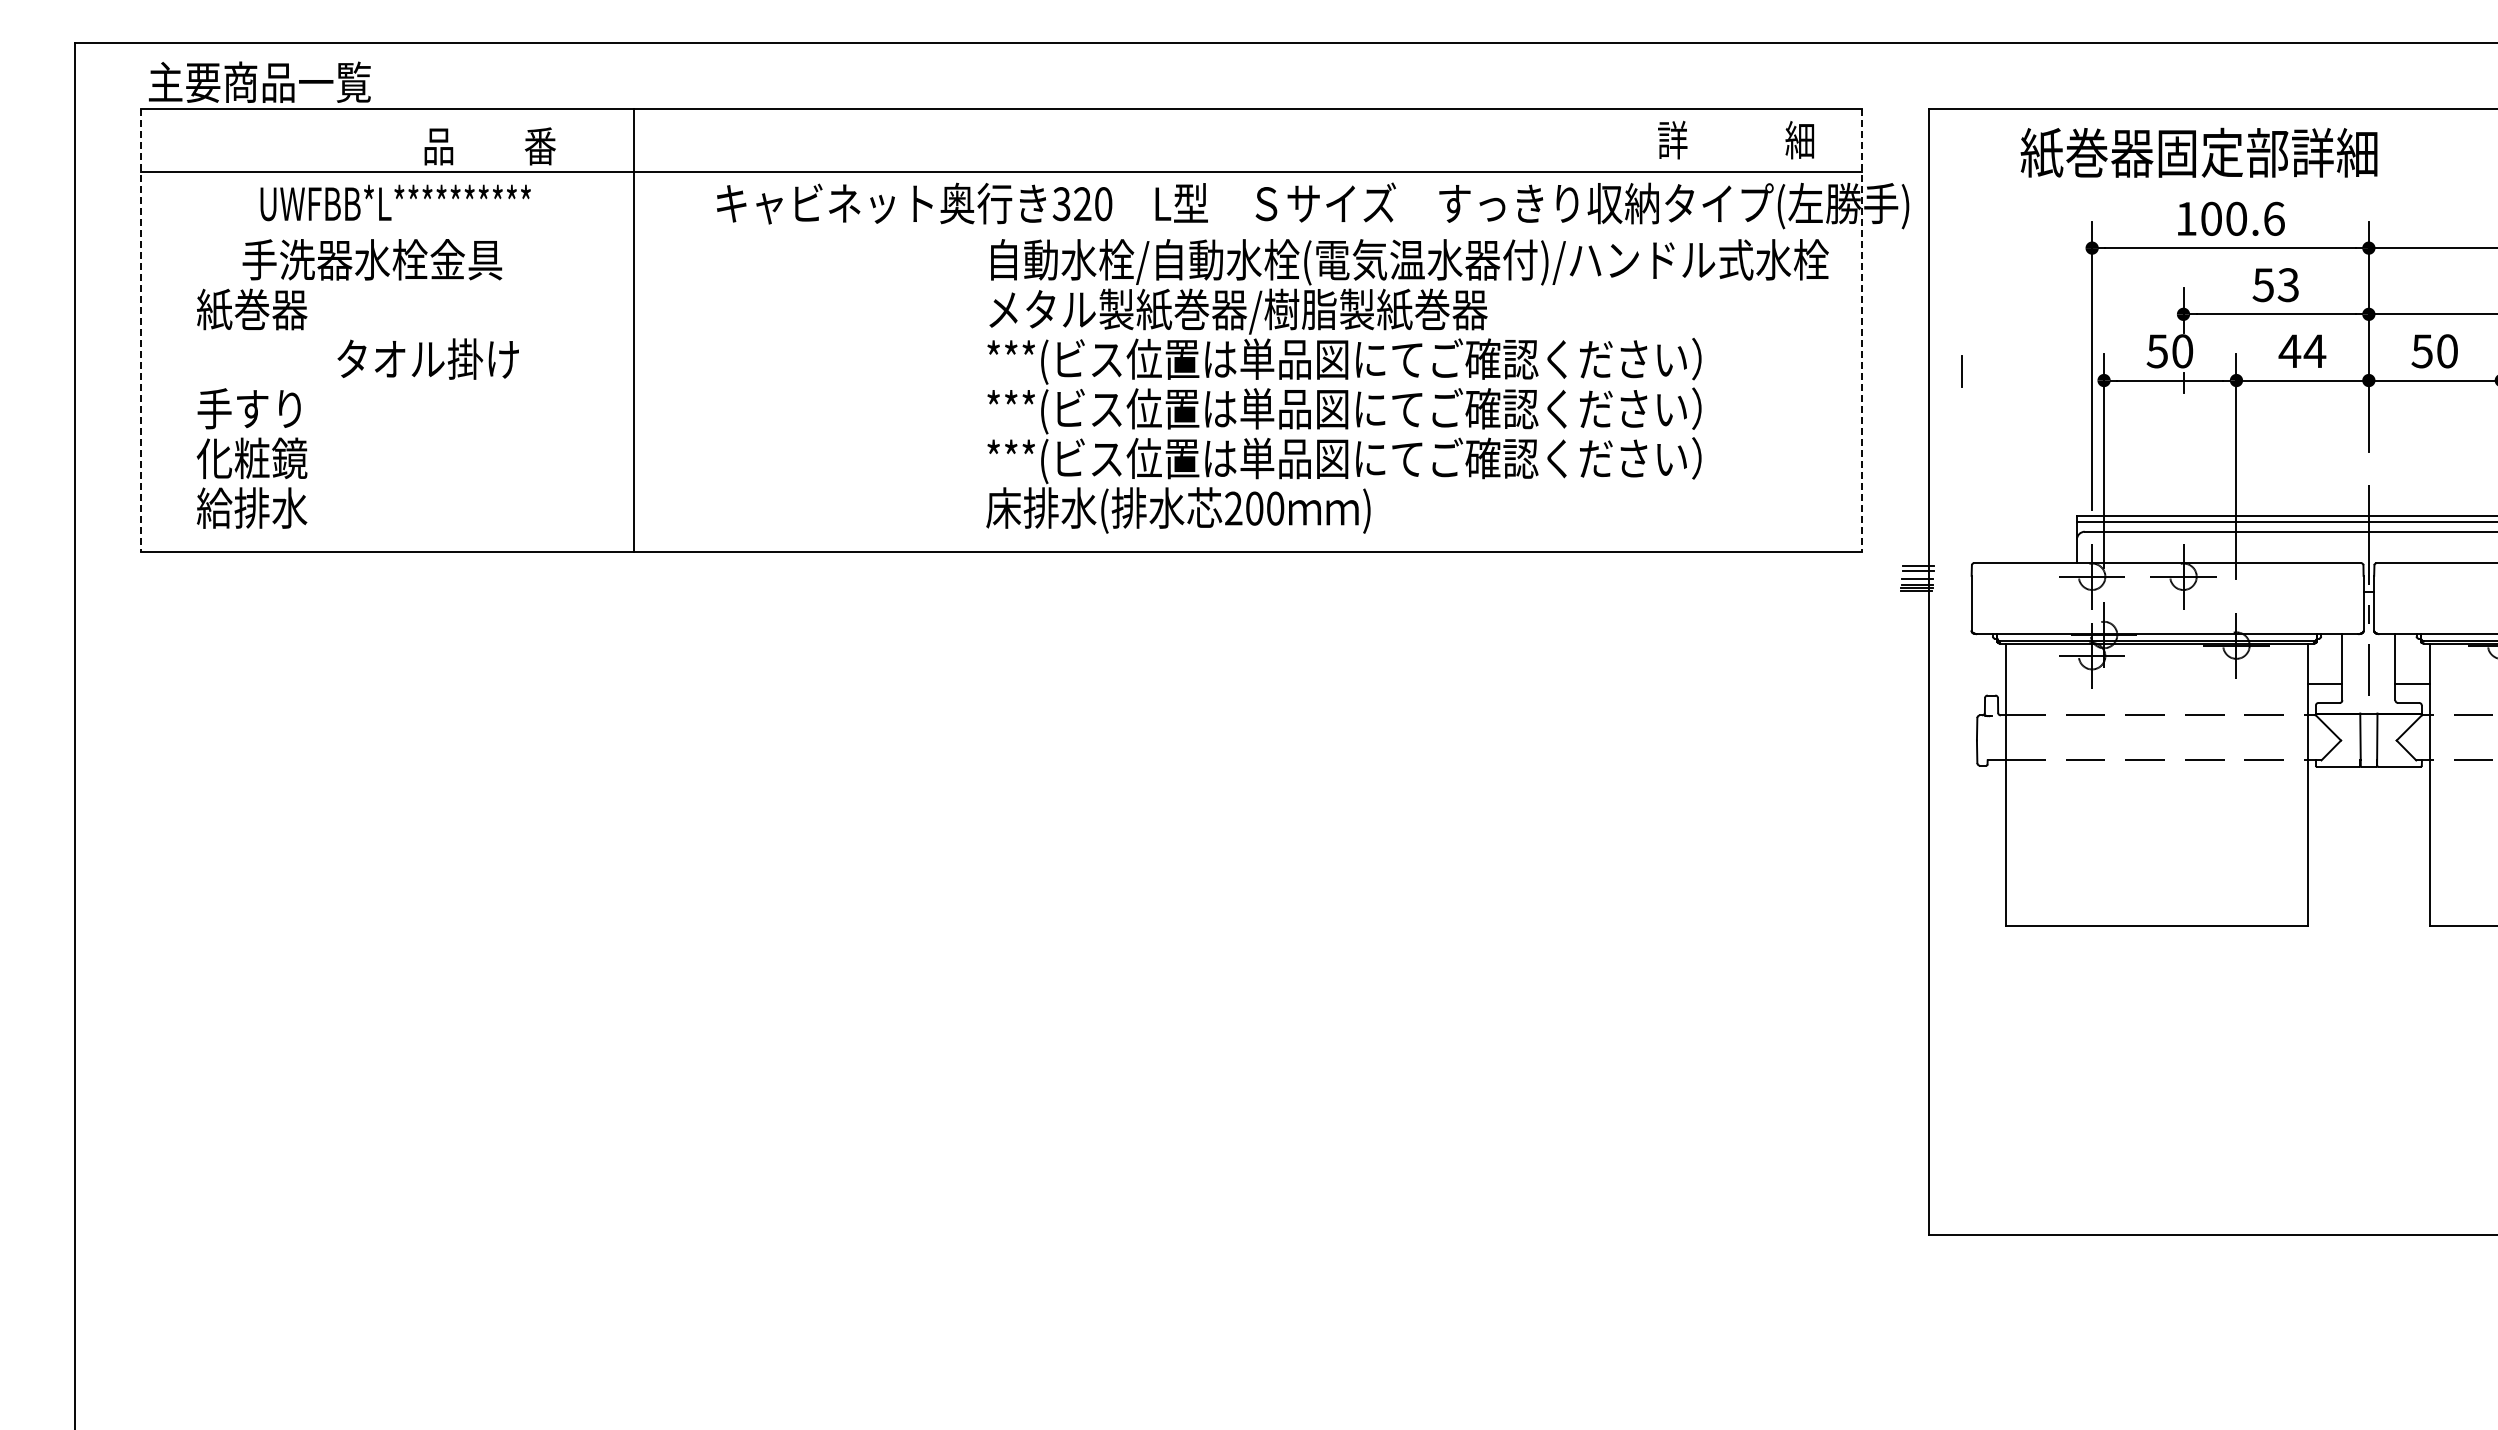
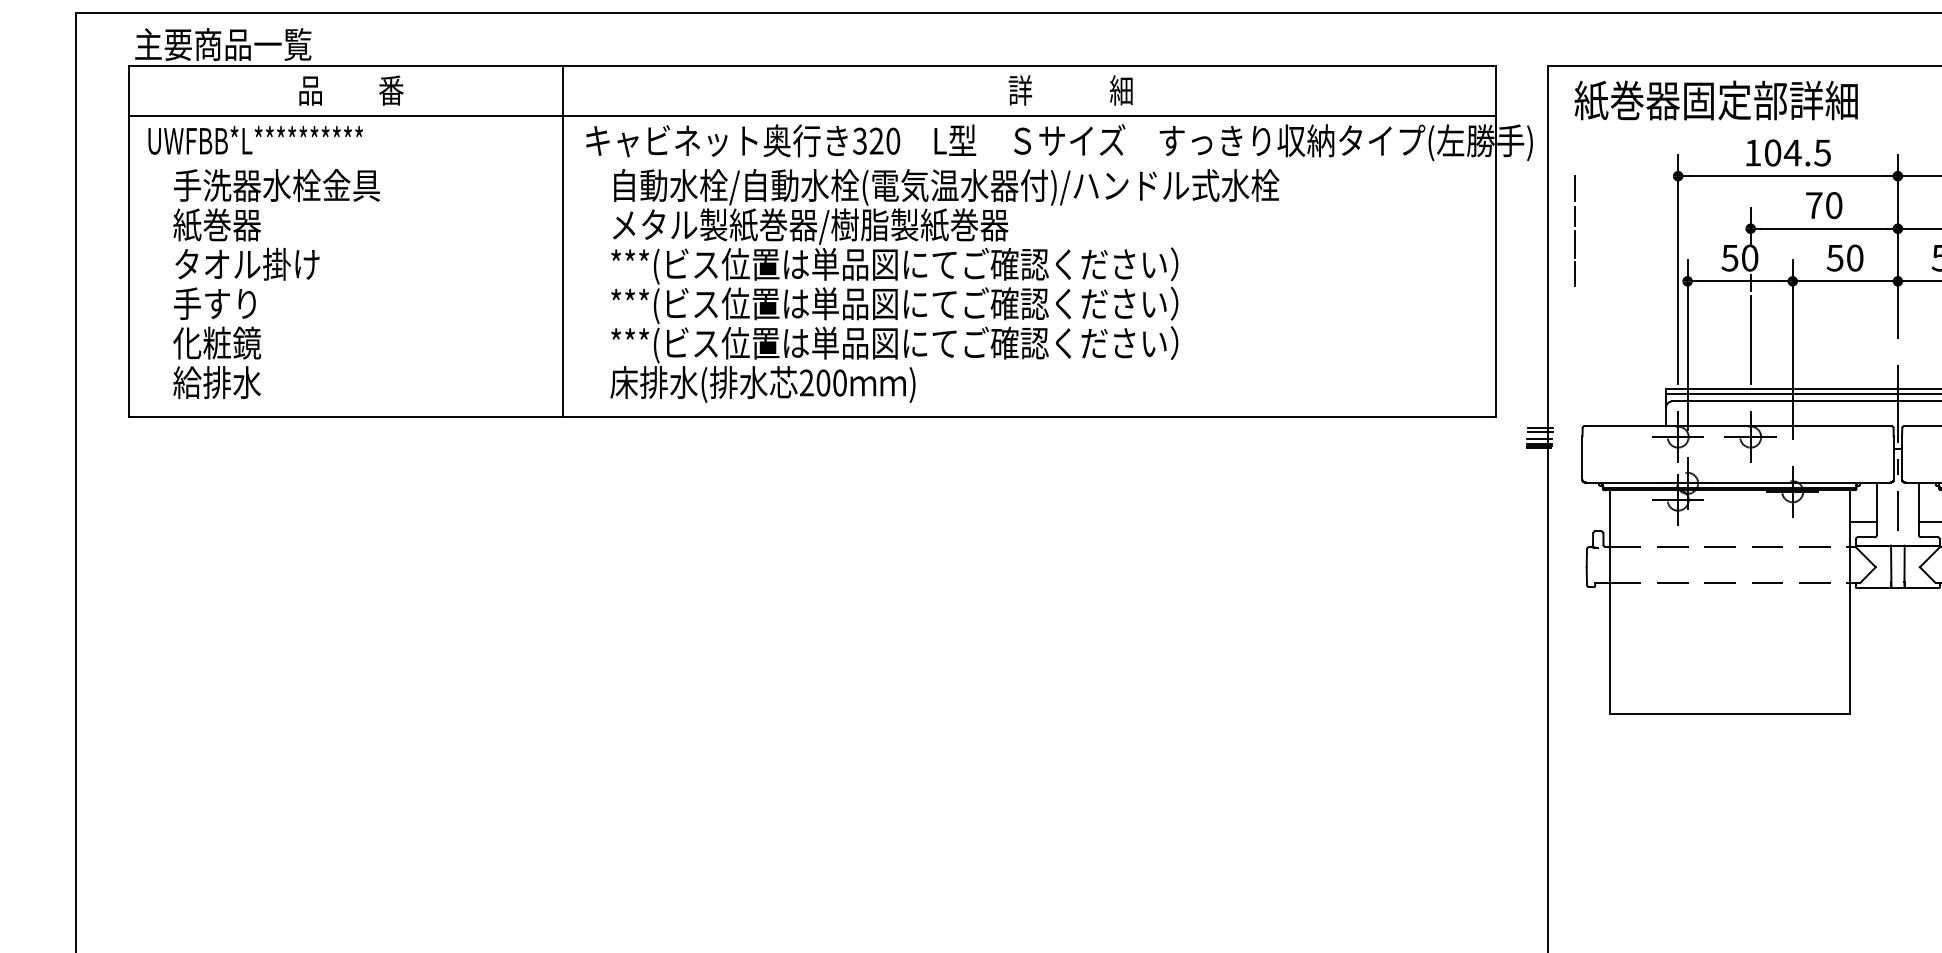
text: (1735, 139) -> (1070, 89), moved
text: (489, 146) -> (350, 90), moved
text: (2198, 152) -> (1715, 100), moved
text: (395, 202) -> (255, 139), moved
text: (2254, 218) -> (1807, 152), 100.6 -> 104.5
text: (372, 259) -> (277, 185), moved
line: (1961, 263) -> (1574, 188), added
text: (2275, 285) -> (1823, 205), 53 -> 70
line: (1961, 298) -> (1574, 216), added
line: (634, 329) -> (562, 240), moved
line: (140, 330) -> (128, 241), dashed -> solid
line: (1862, 330) -> (1495, 241), dashed -> solid
line: (1961, 333) -> (1574, 243), added
text: (2302, 351) -> (1845, 258), 44 -> 50
text: (427, 358) -> (246, 263), moved
text: (1407, 386) -> (944, 286), moved
line: (2183, 453) -> (1750, 339), added

